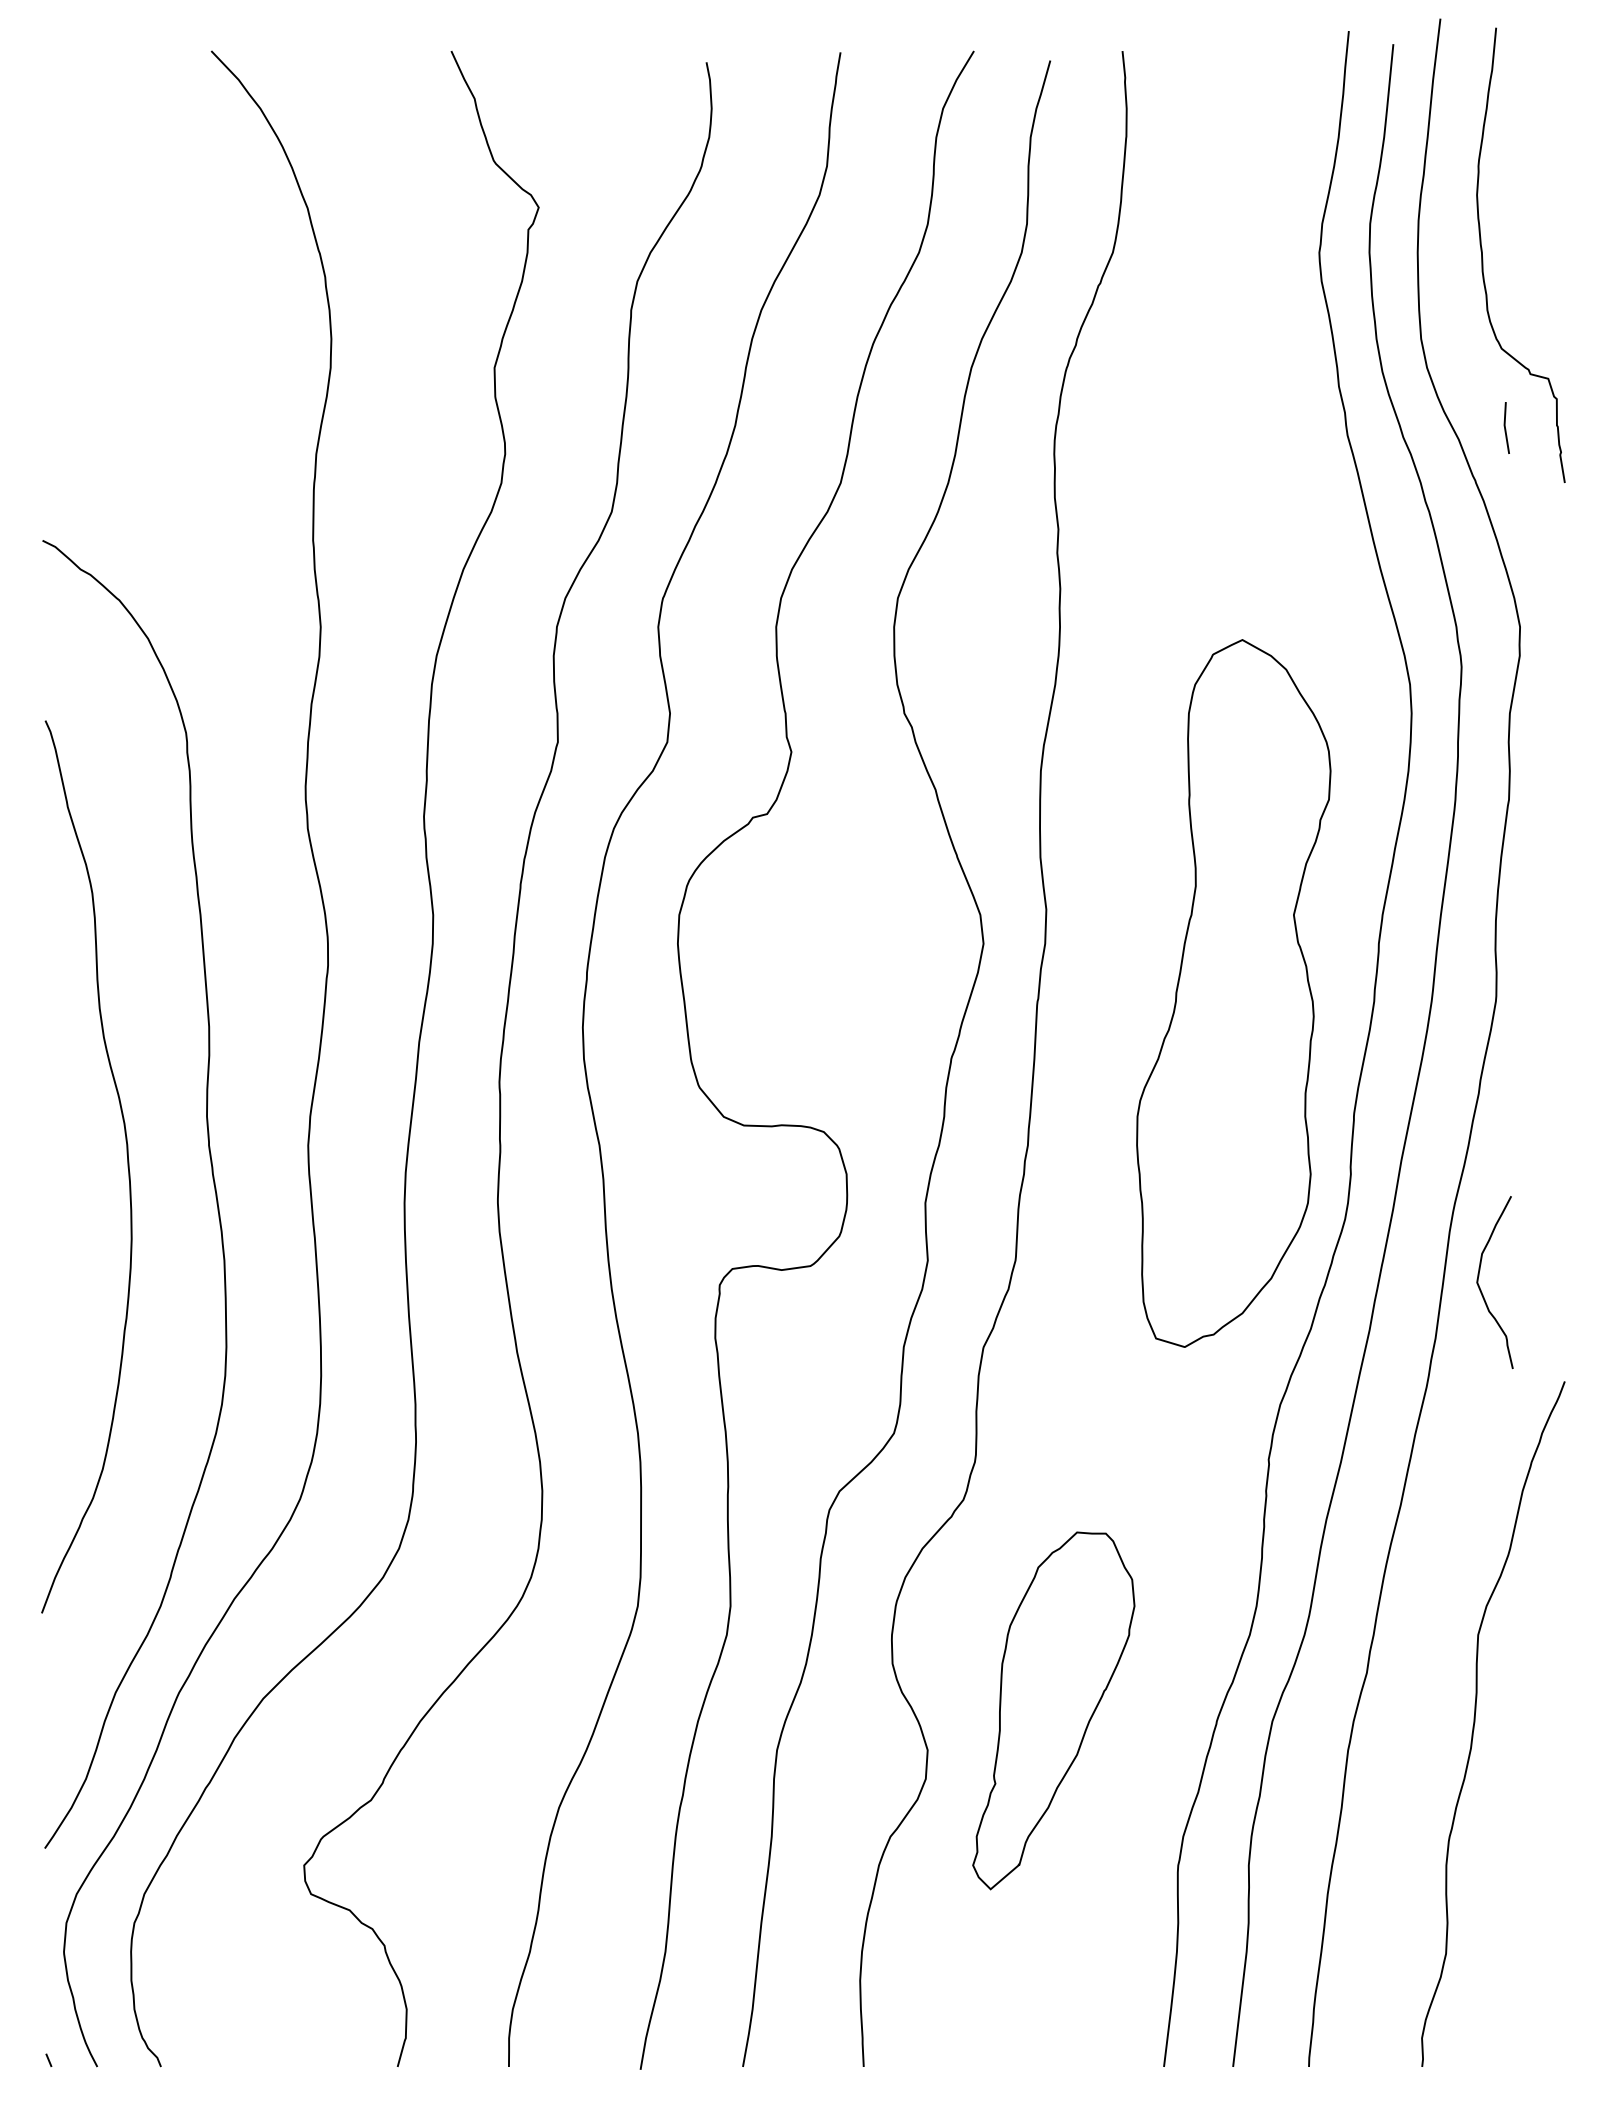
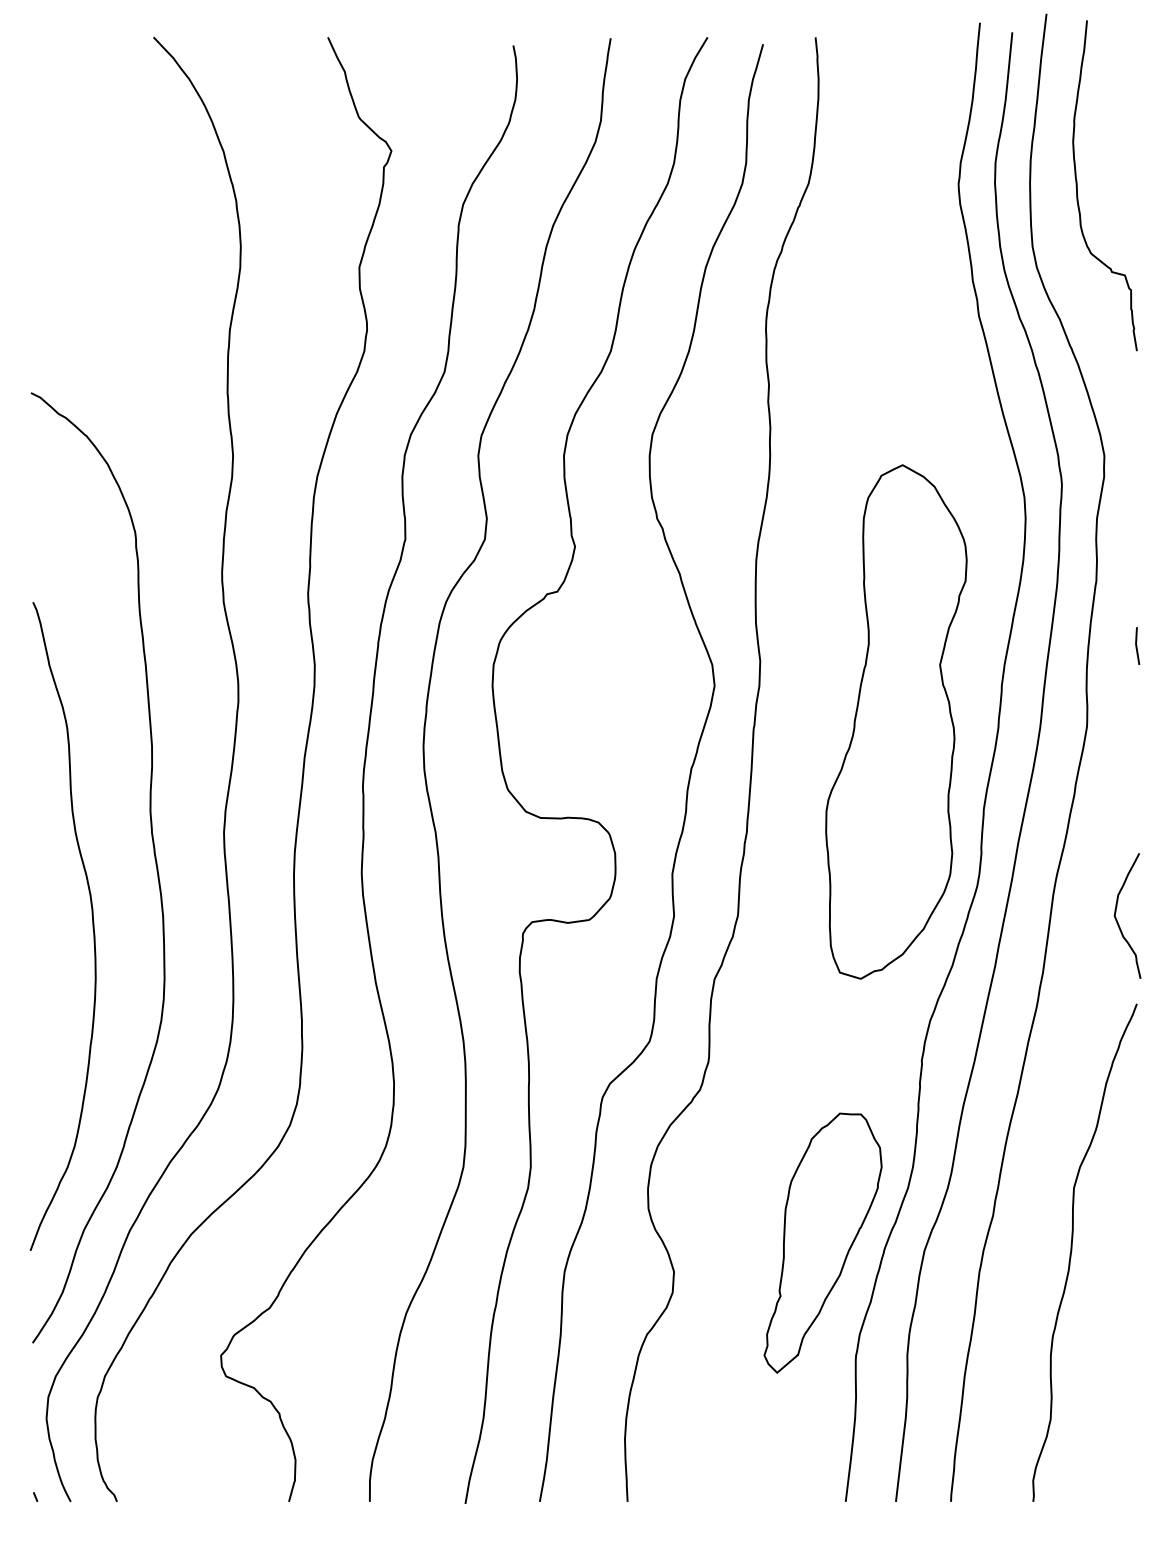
line: (1505, 427) -> (1136, 645), moved
curve: (127, 1166) -> (92, 926), moved
curve: (1481, 1289) -> (1117, 921), moved
part: (1053, 1710) -> (822, 1242), moved

